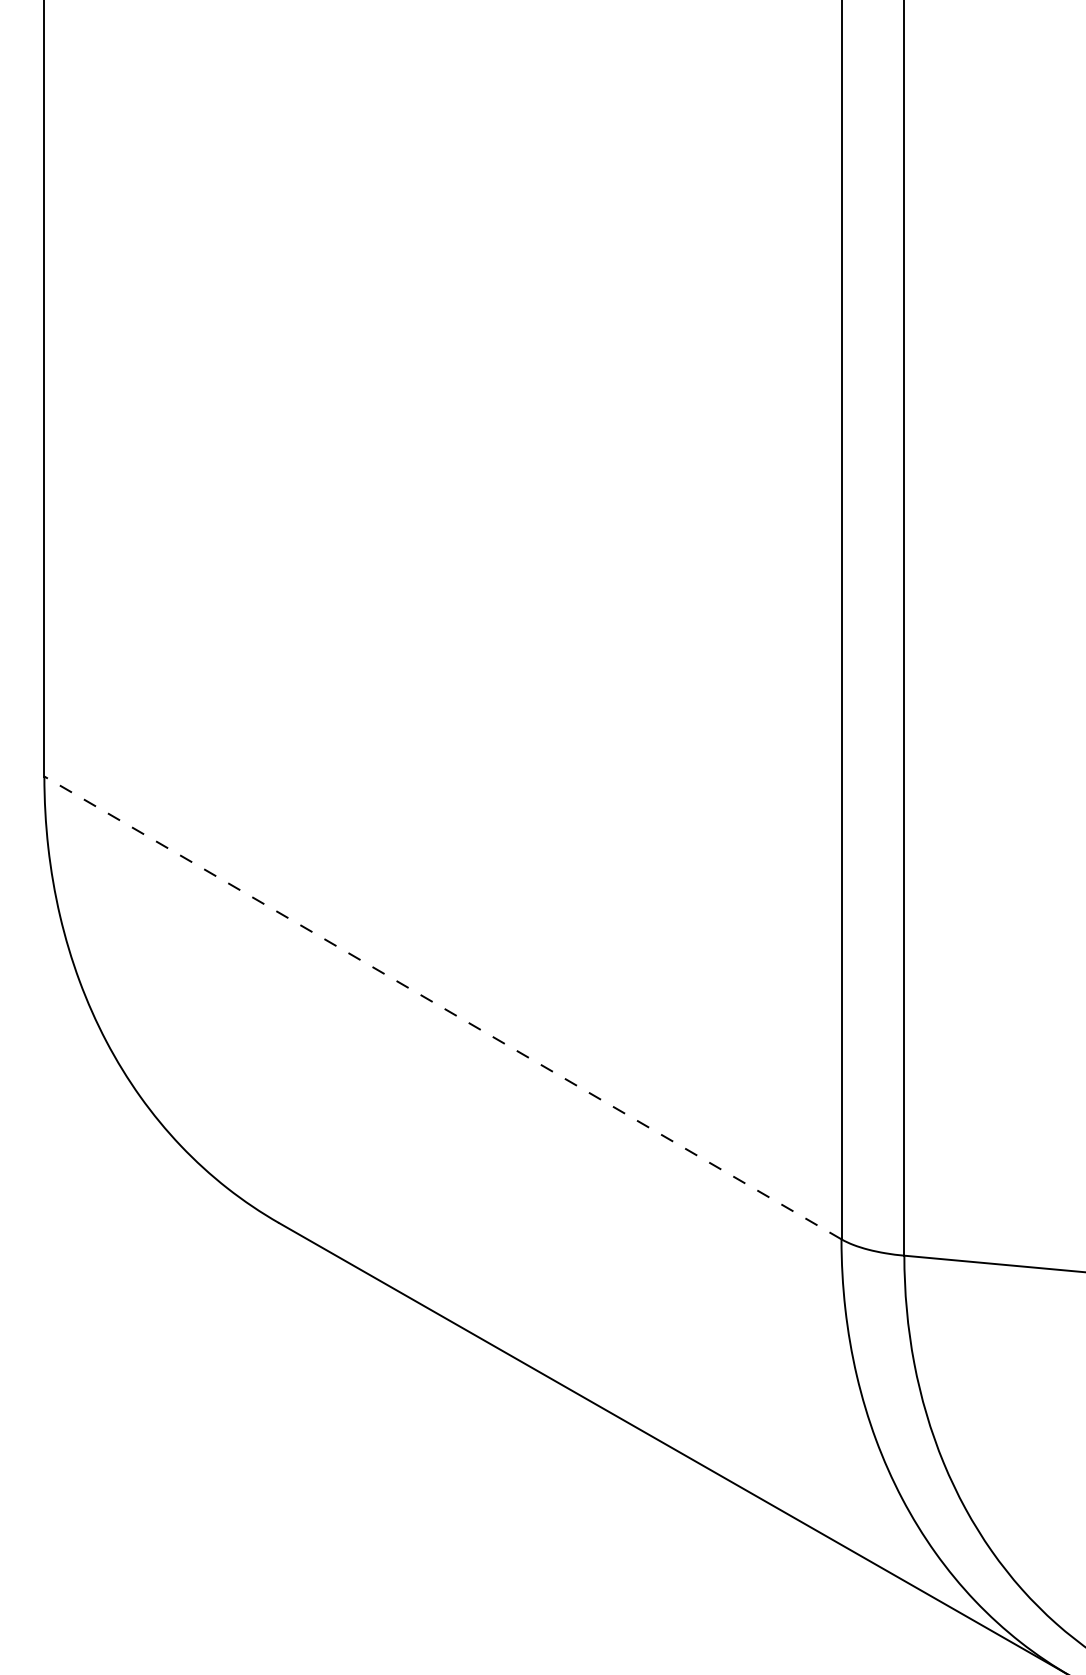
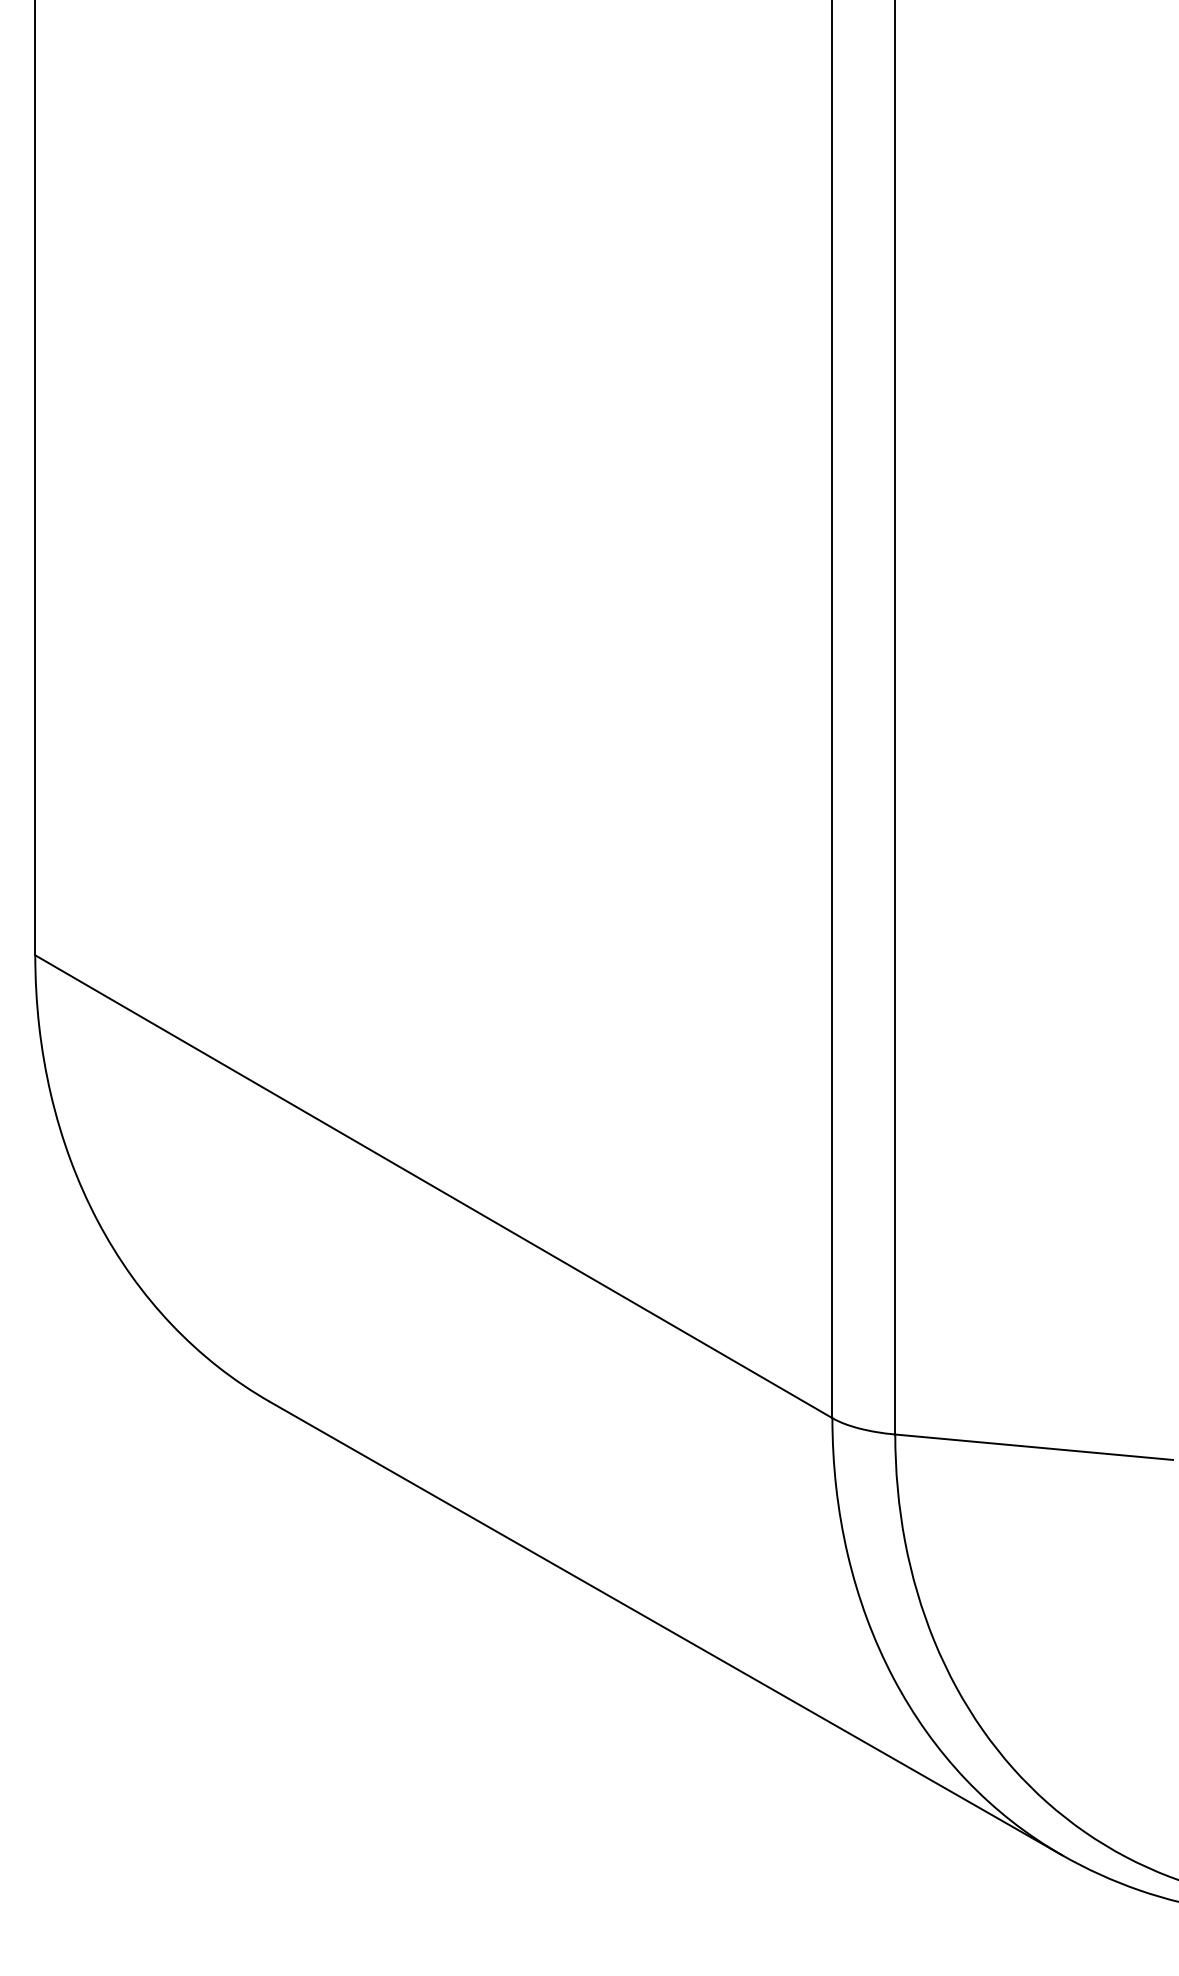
line: (442, 1007) -> (433, 1186), dashed -> solid

